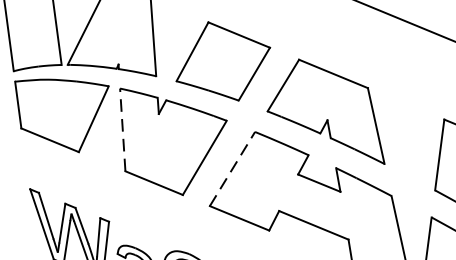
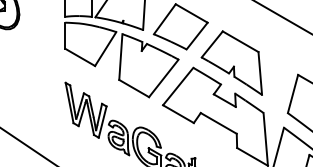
line: (122, 130) -> (120, 57), dashed -> solid
line: (232, 168) -> (178, 86), dashed -> solid

